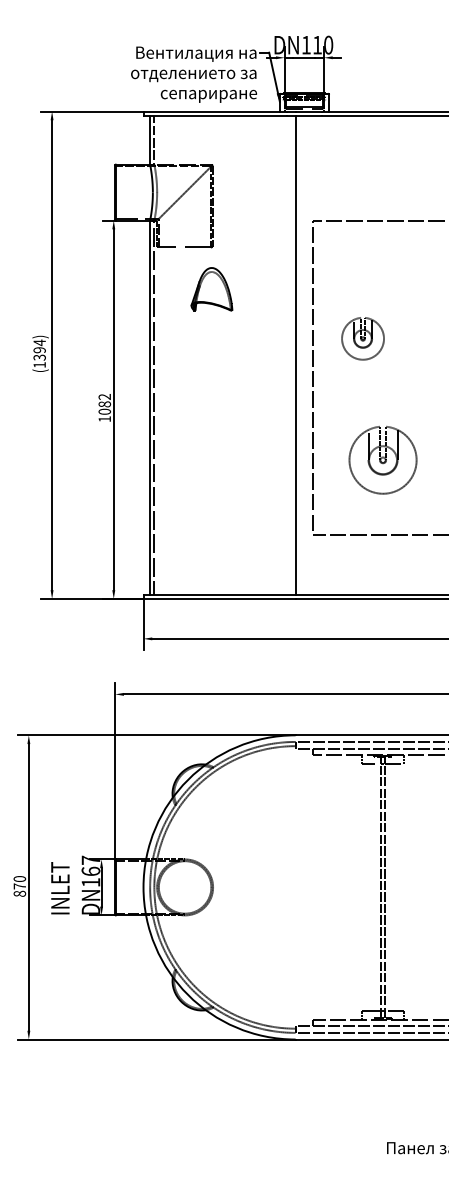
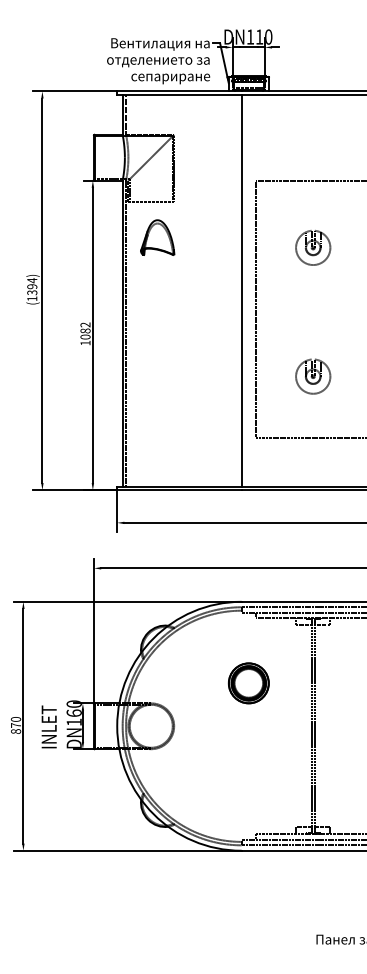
part: (211, 289) -> (157, 237), moved
part: (362, 338) -> (312, 247), moved
part: (382, 459) -> (312, 376), size x0.62
part: (304, 834) -> (248, 682), added
text: (90, 859) -> (73, 703), DN167 -> DN160

